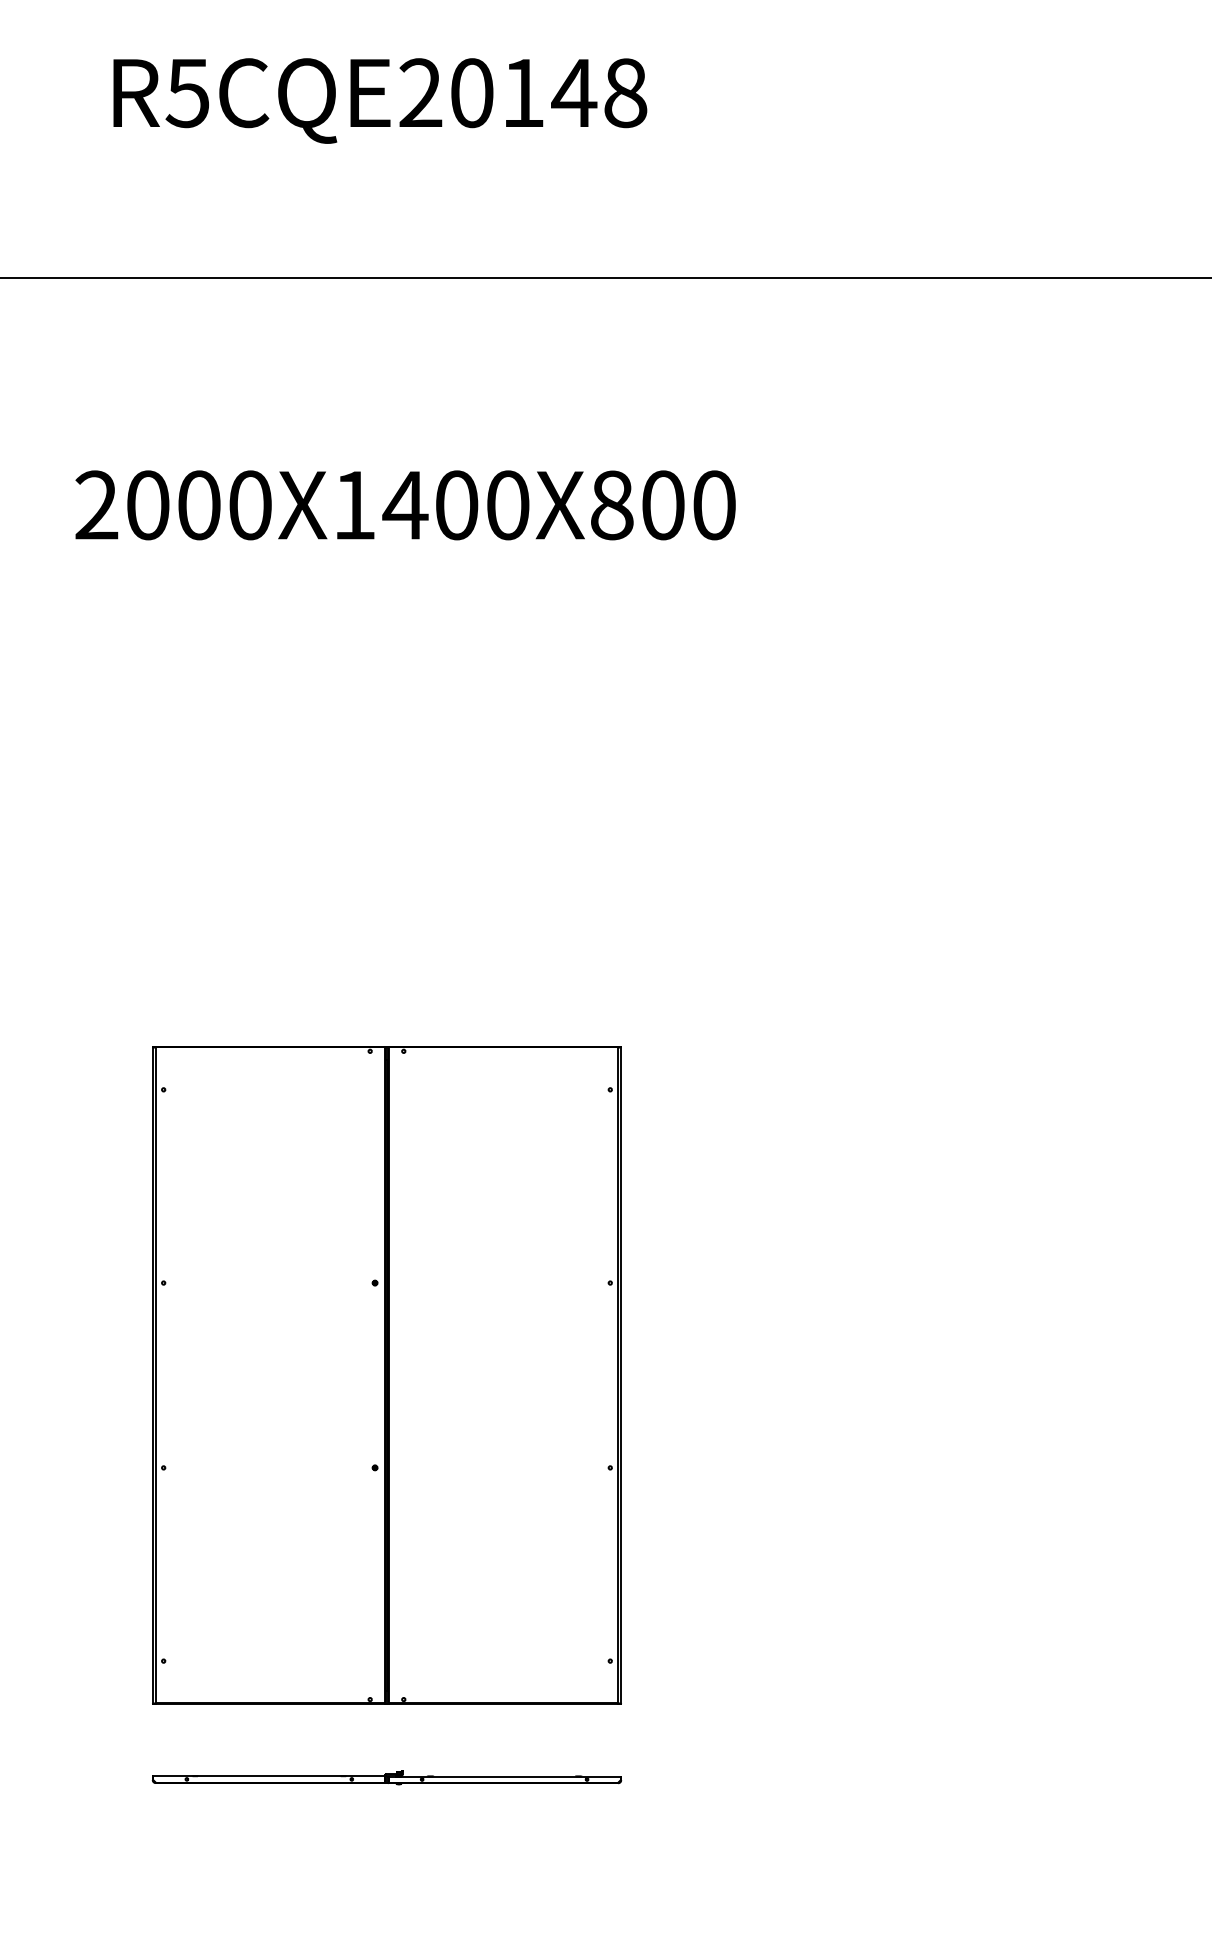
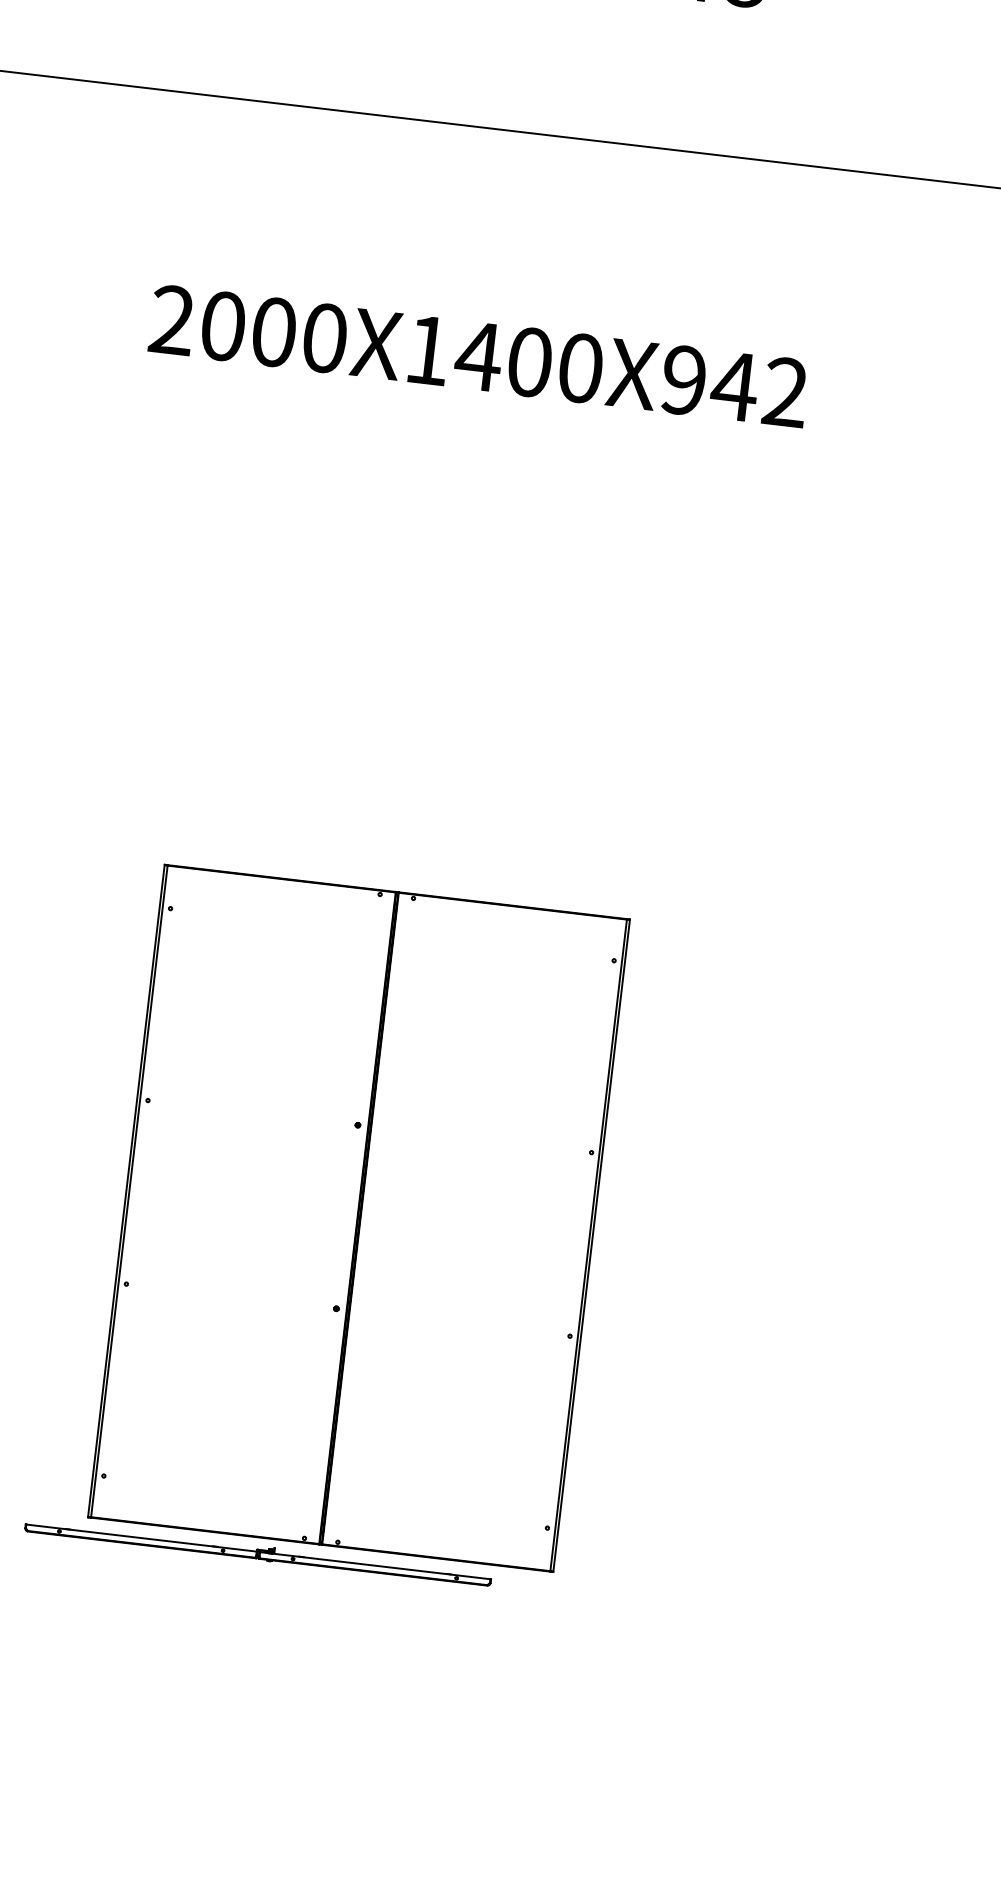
text: (662, 505) -> (734, 386), 800 -> 942
part: (386, 1777) -> (257, 1552), moved

